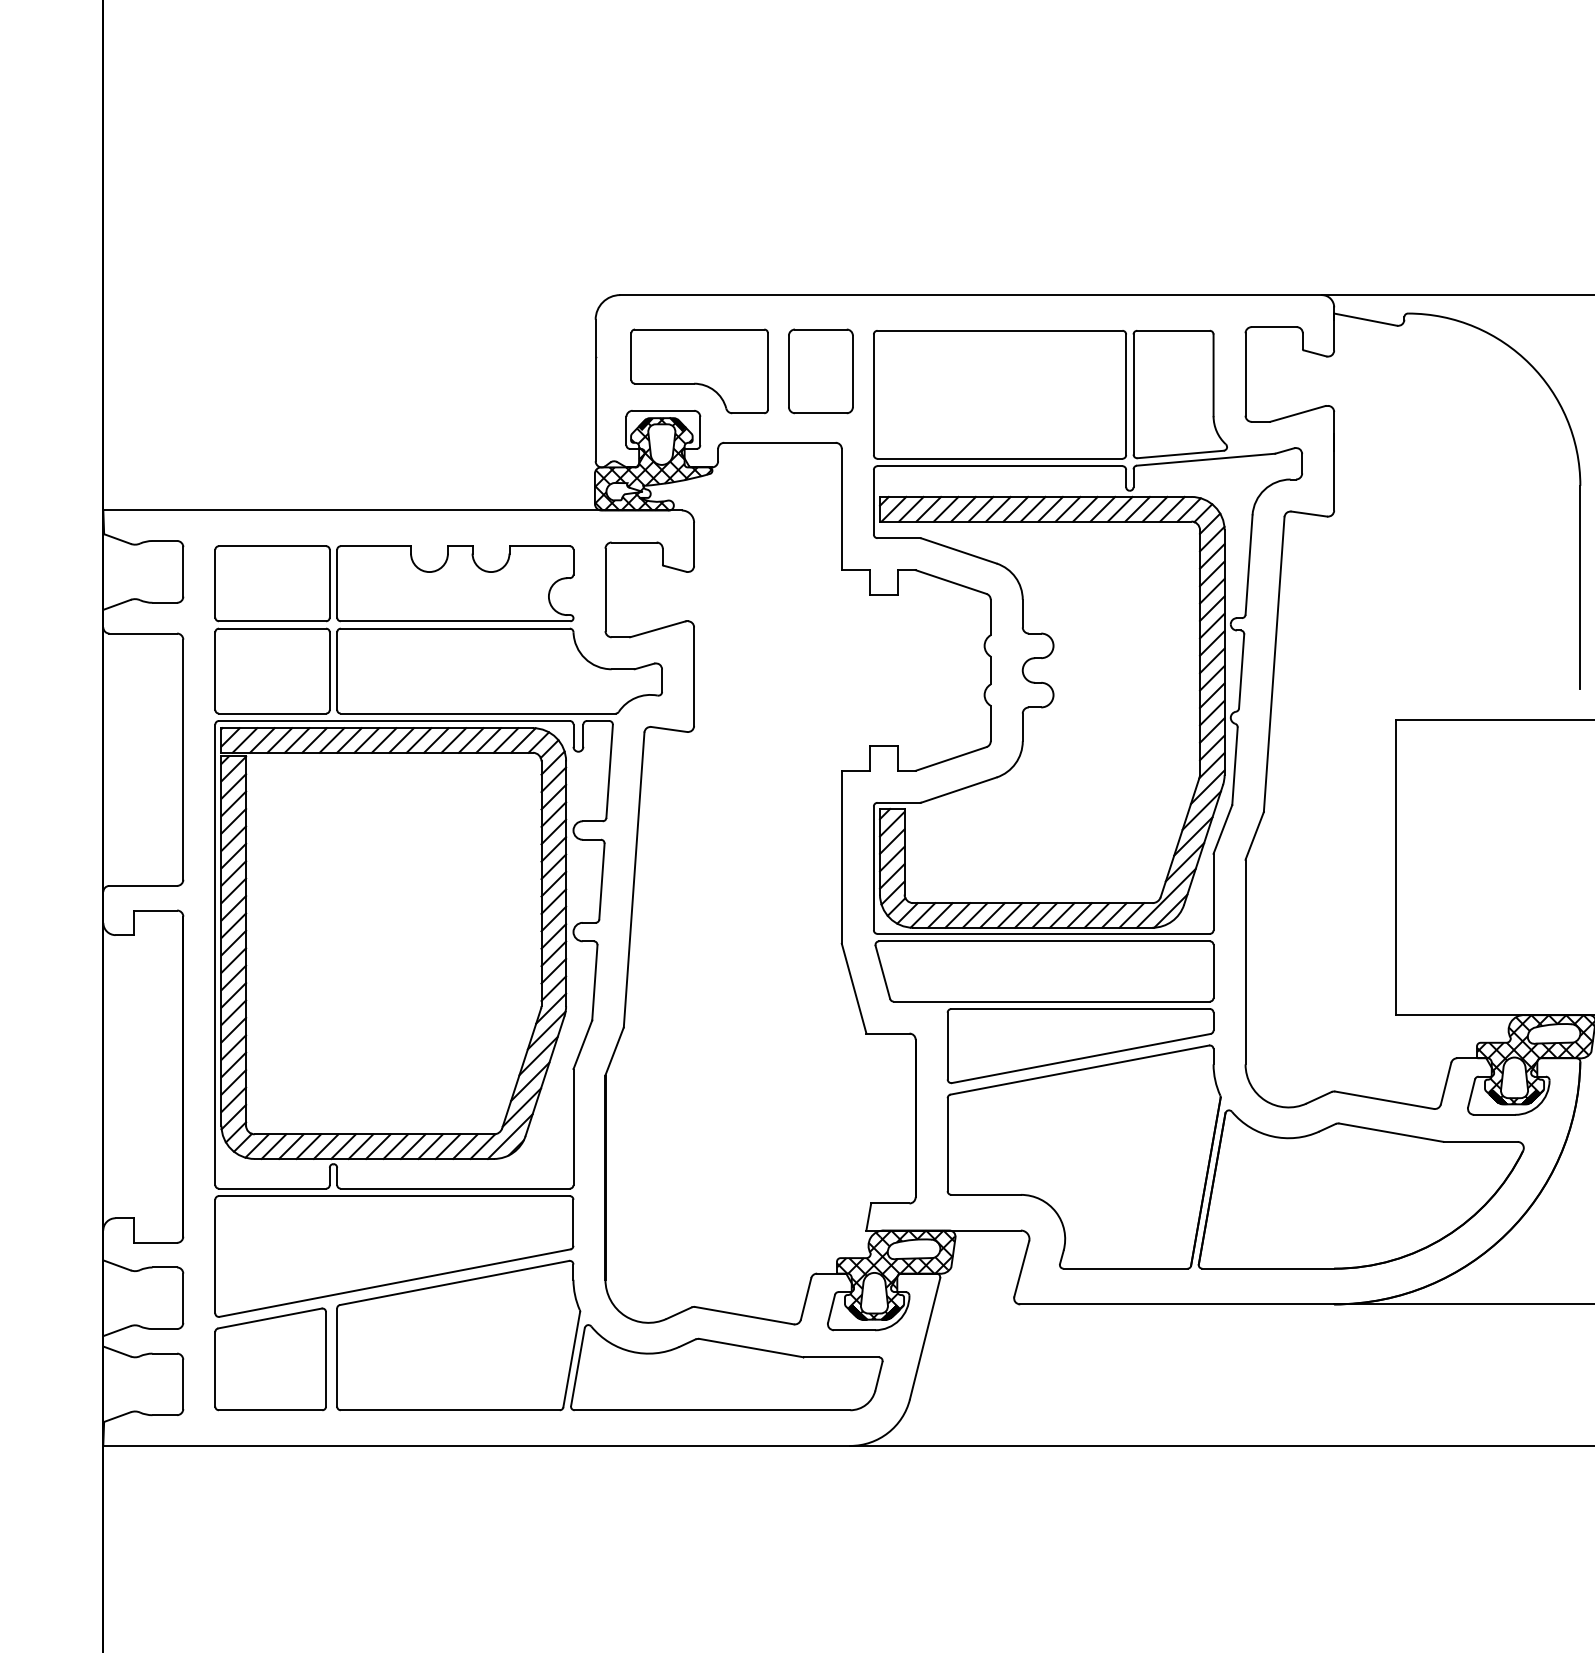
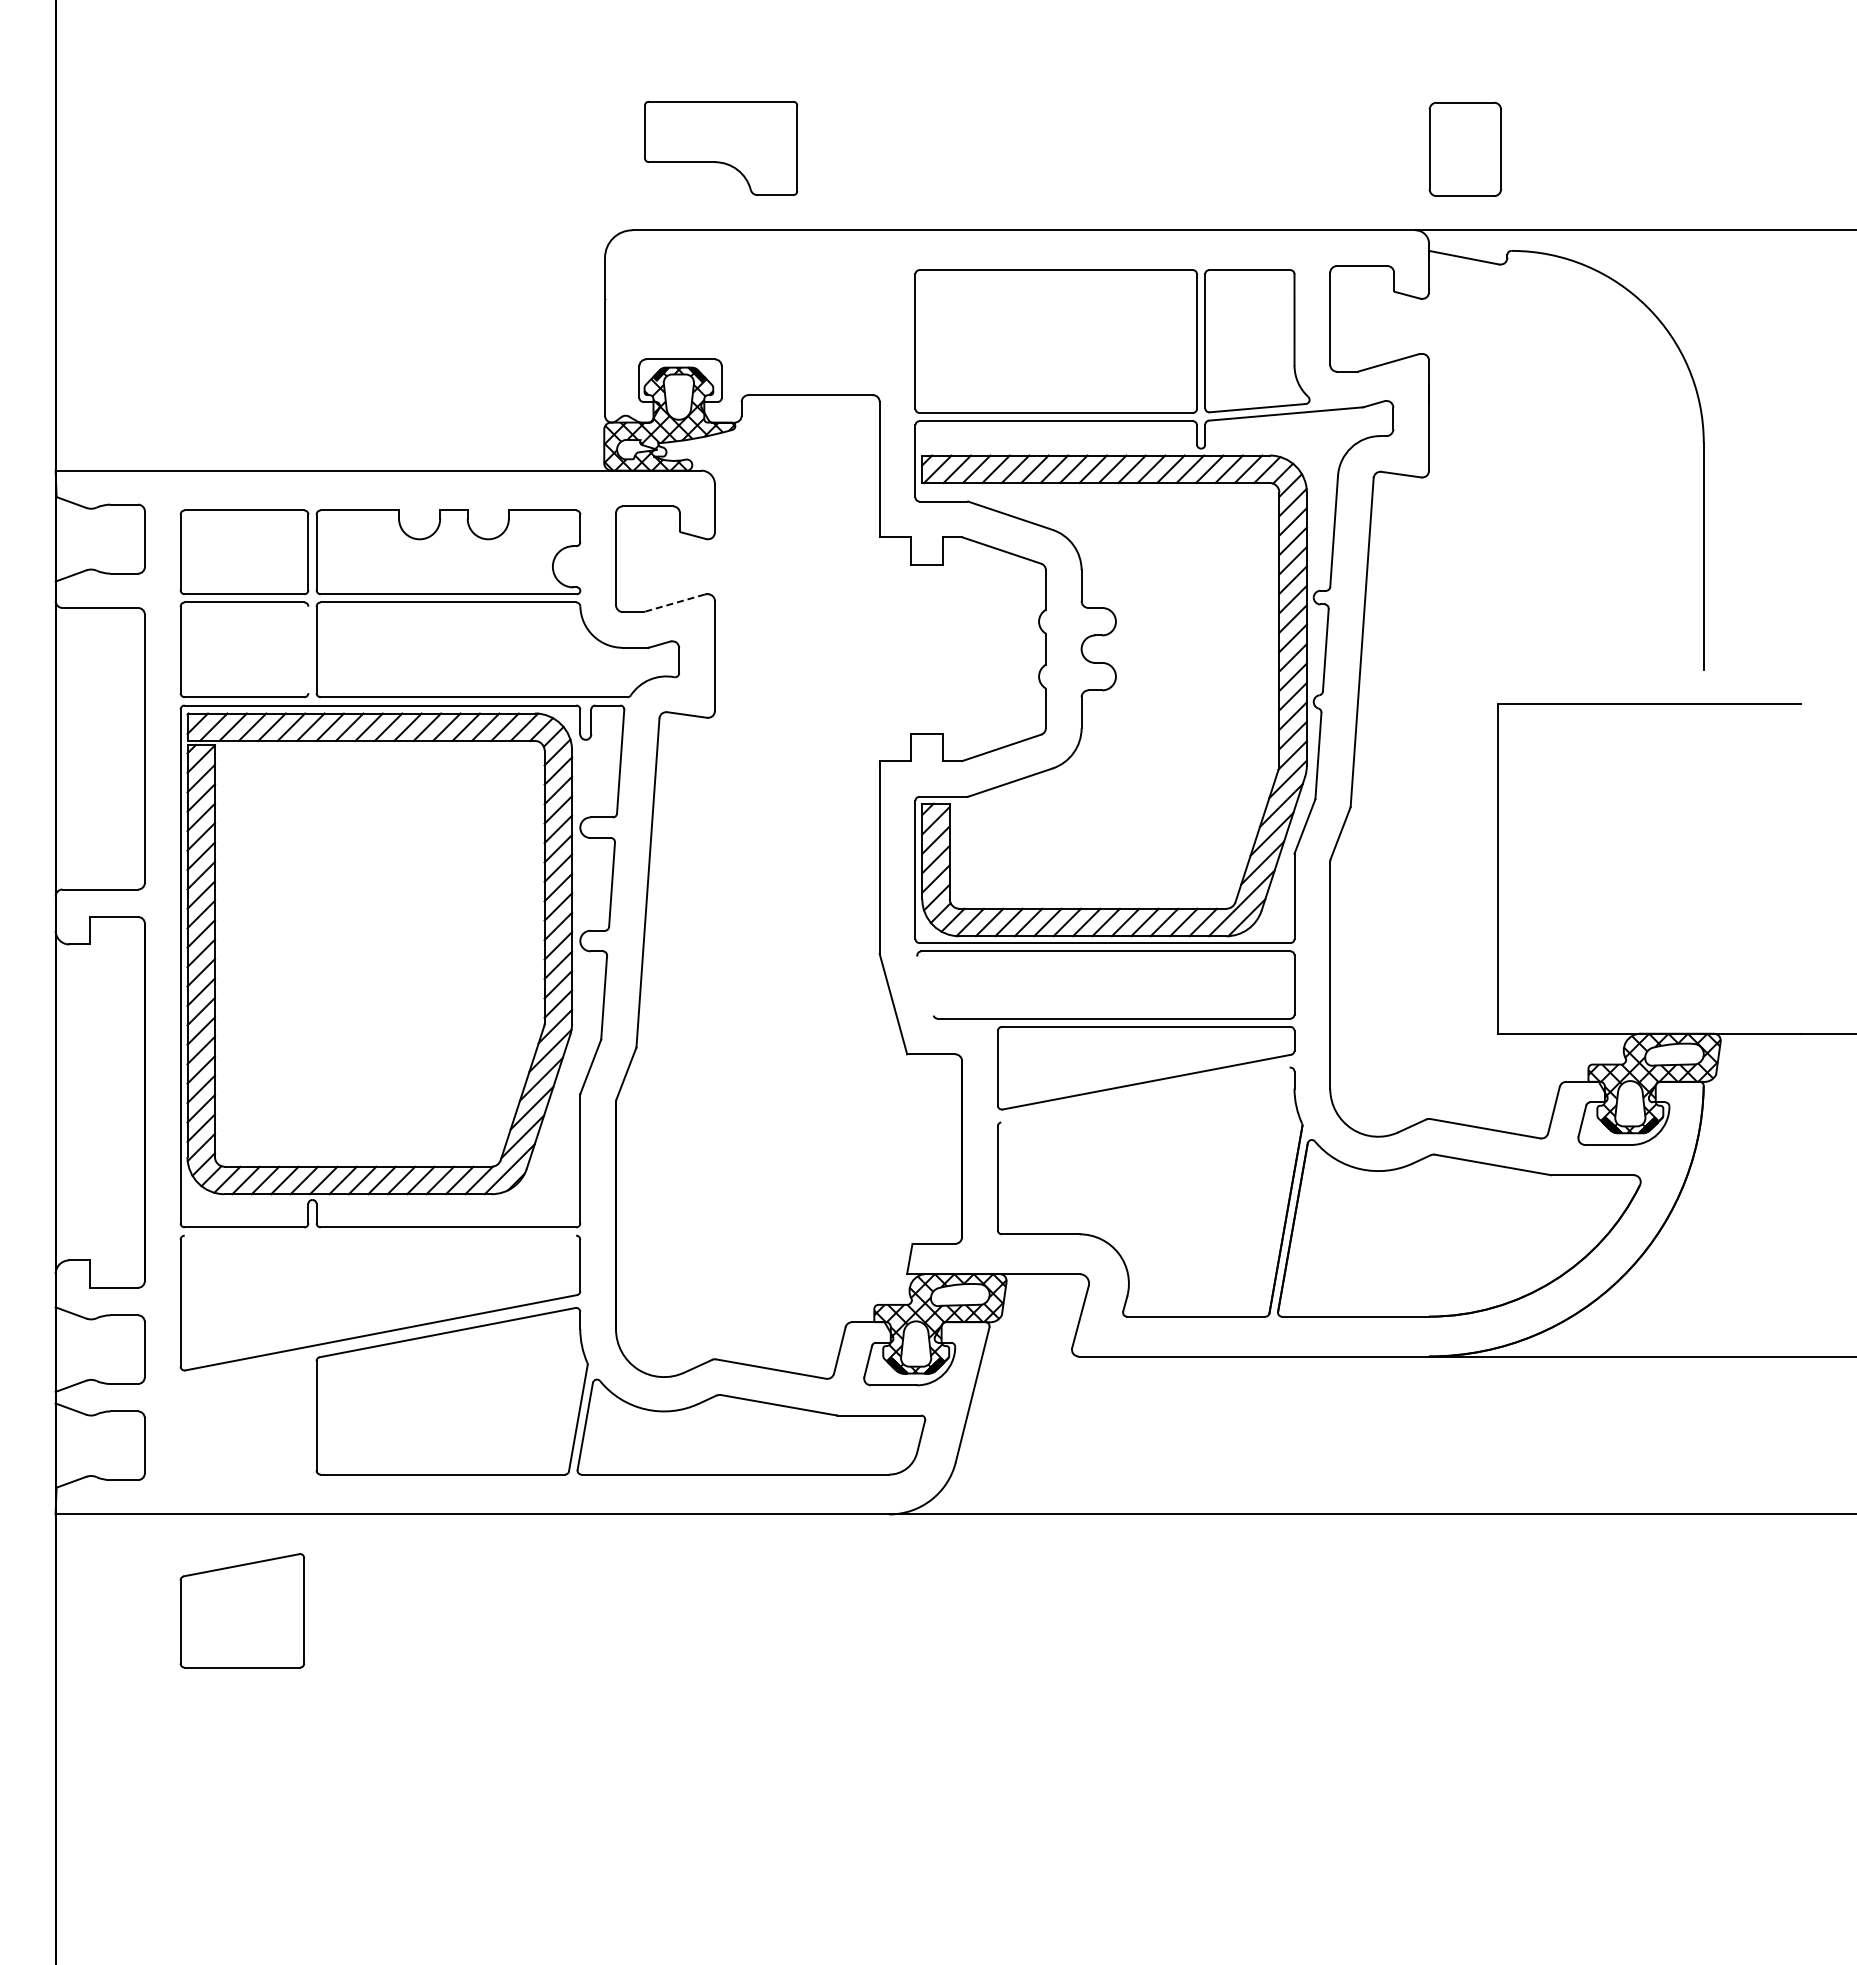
part: (700, 370) -> (721, 147), moved
part: (820, 370) -> (1464, 148), moved
line: (657, 629) -> (674, 603), solid -> dashed
line: (329, 670) -> (308, 649), removed
line: (882, 971) -> (925, 985), removed
line: (1080, 1069) -> (1145, 1094), removed
line: (394, 1195) -> (380, 1235), removed
part: (270, 1359) -> (242, 1610), moved

